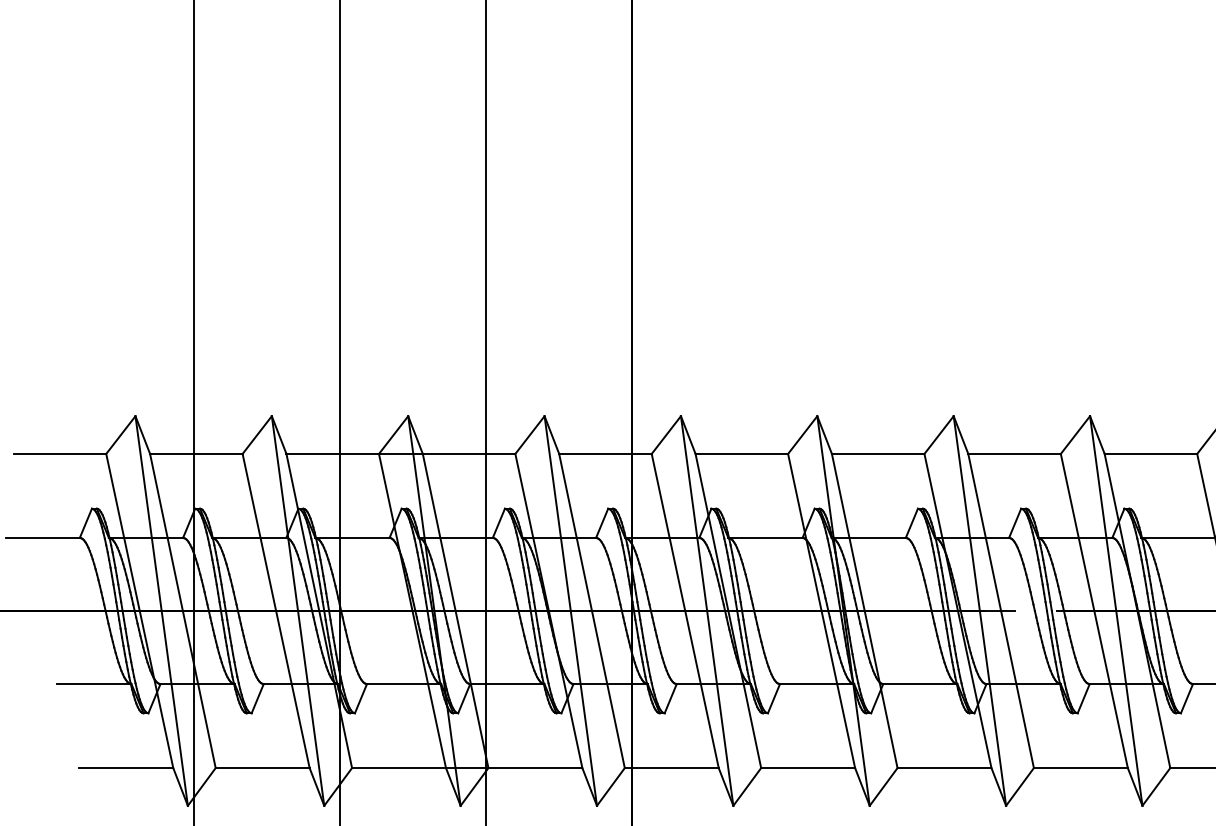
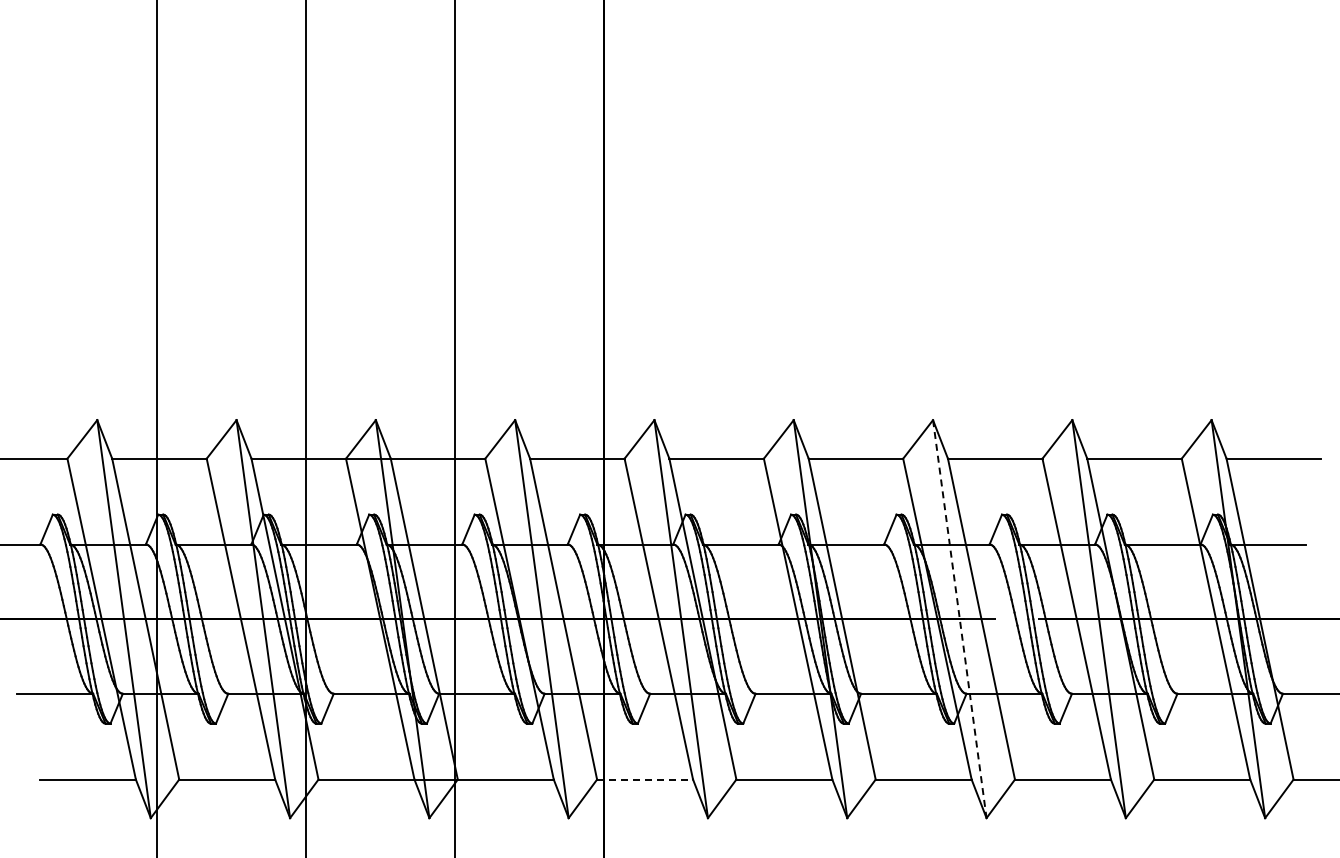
line: (979, 611) -> (959, 619), solid -> dashed
line: (672, 768) -> (645, 779), solid -> dashed

